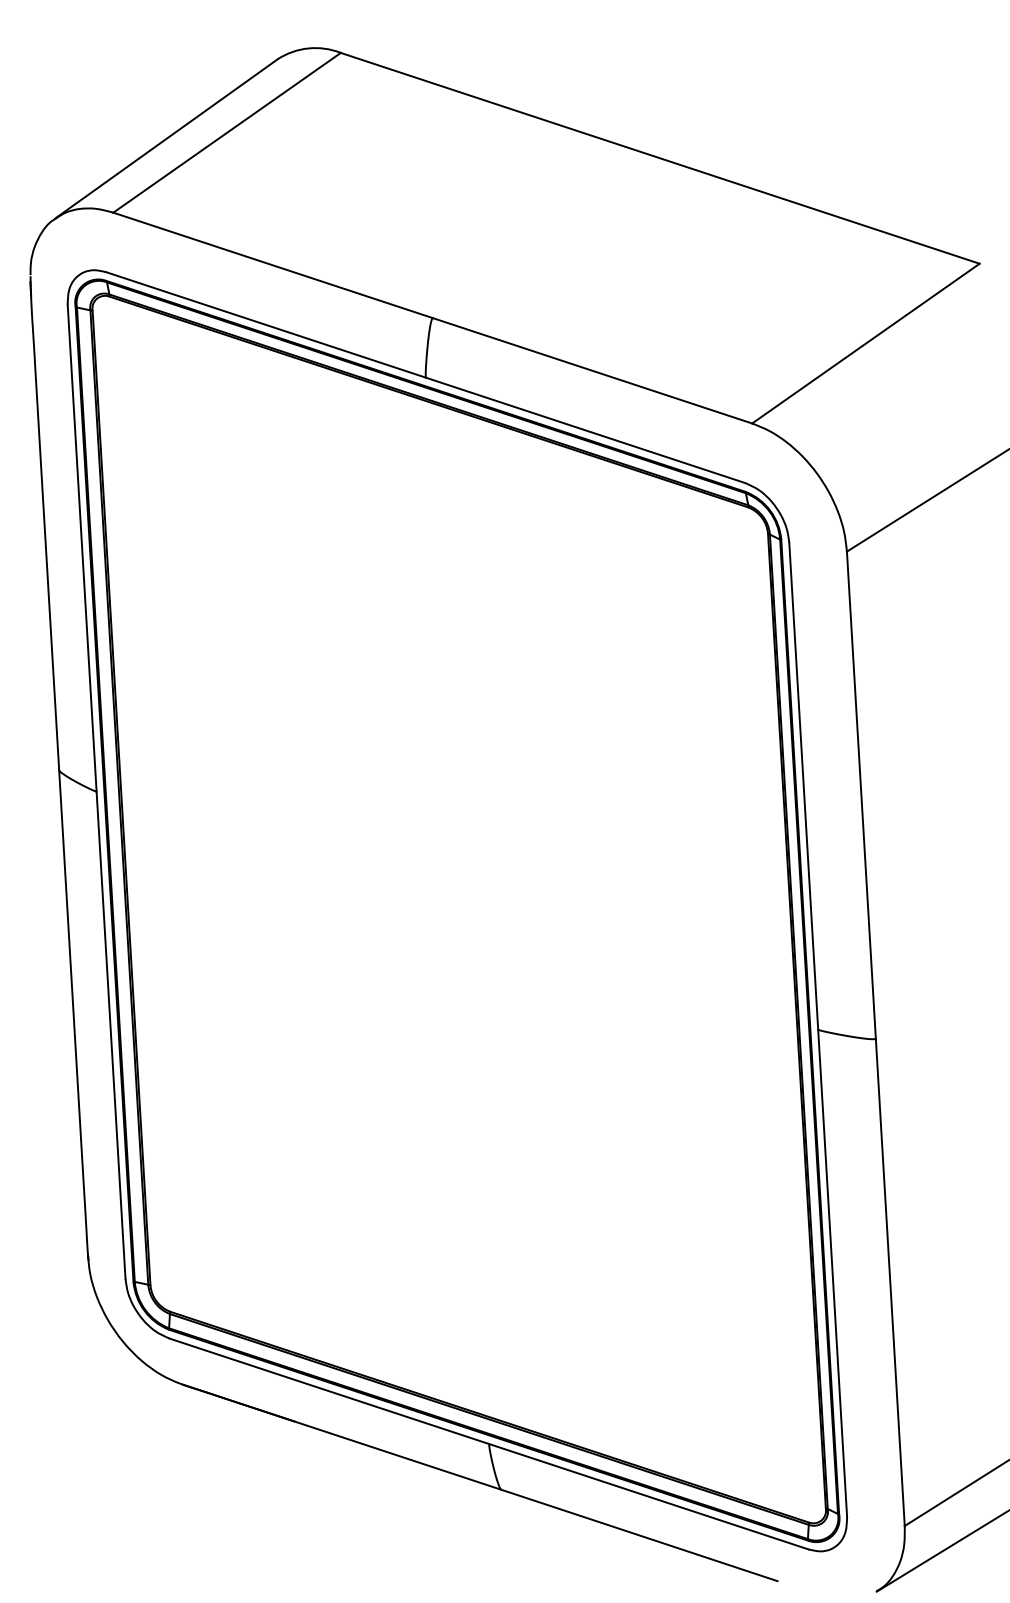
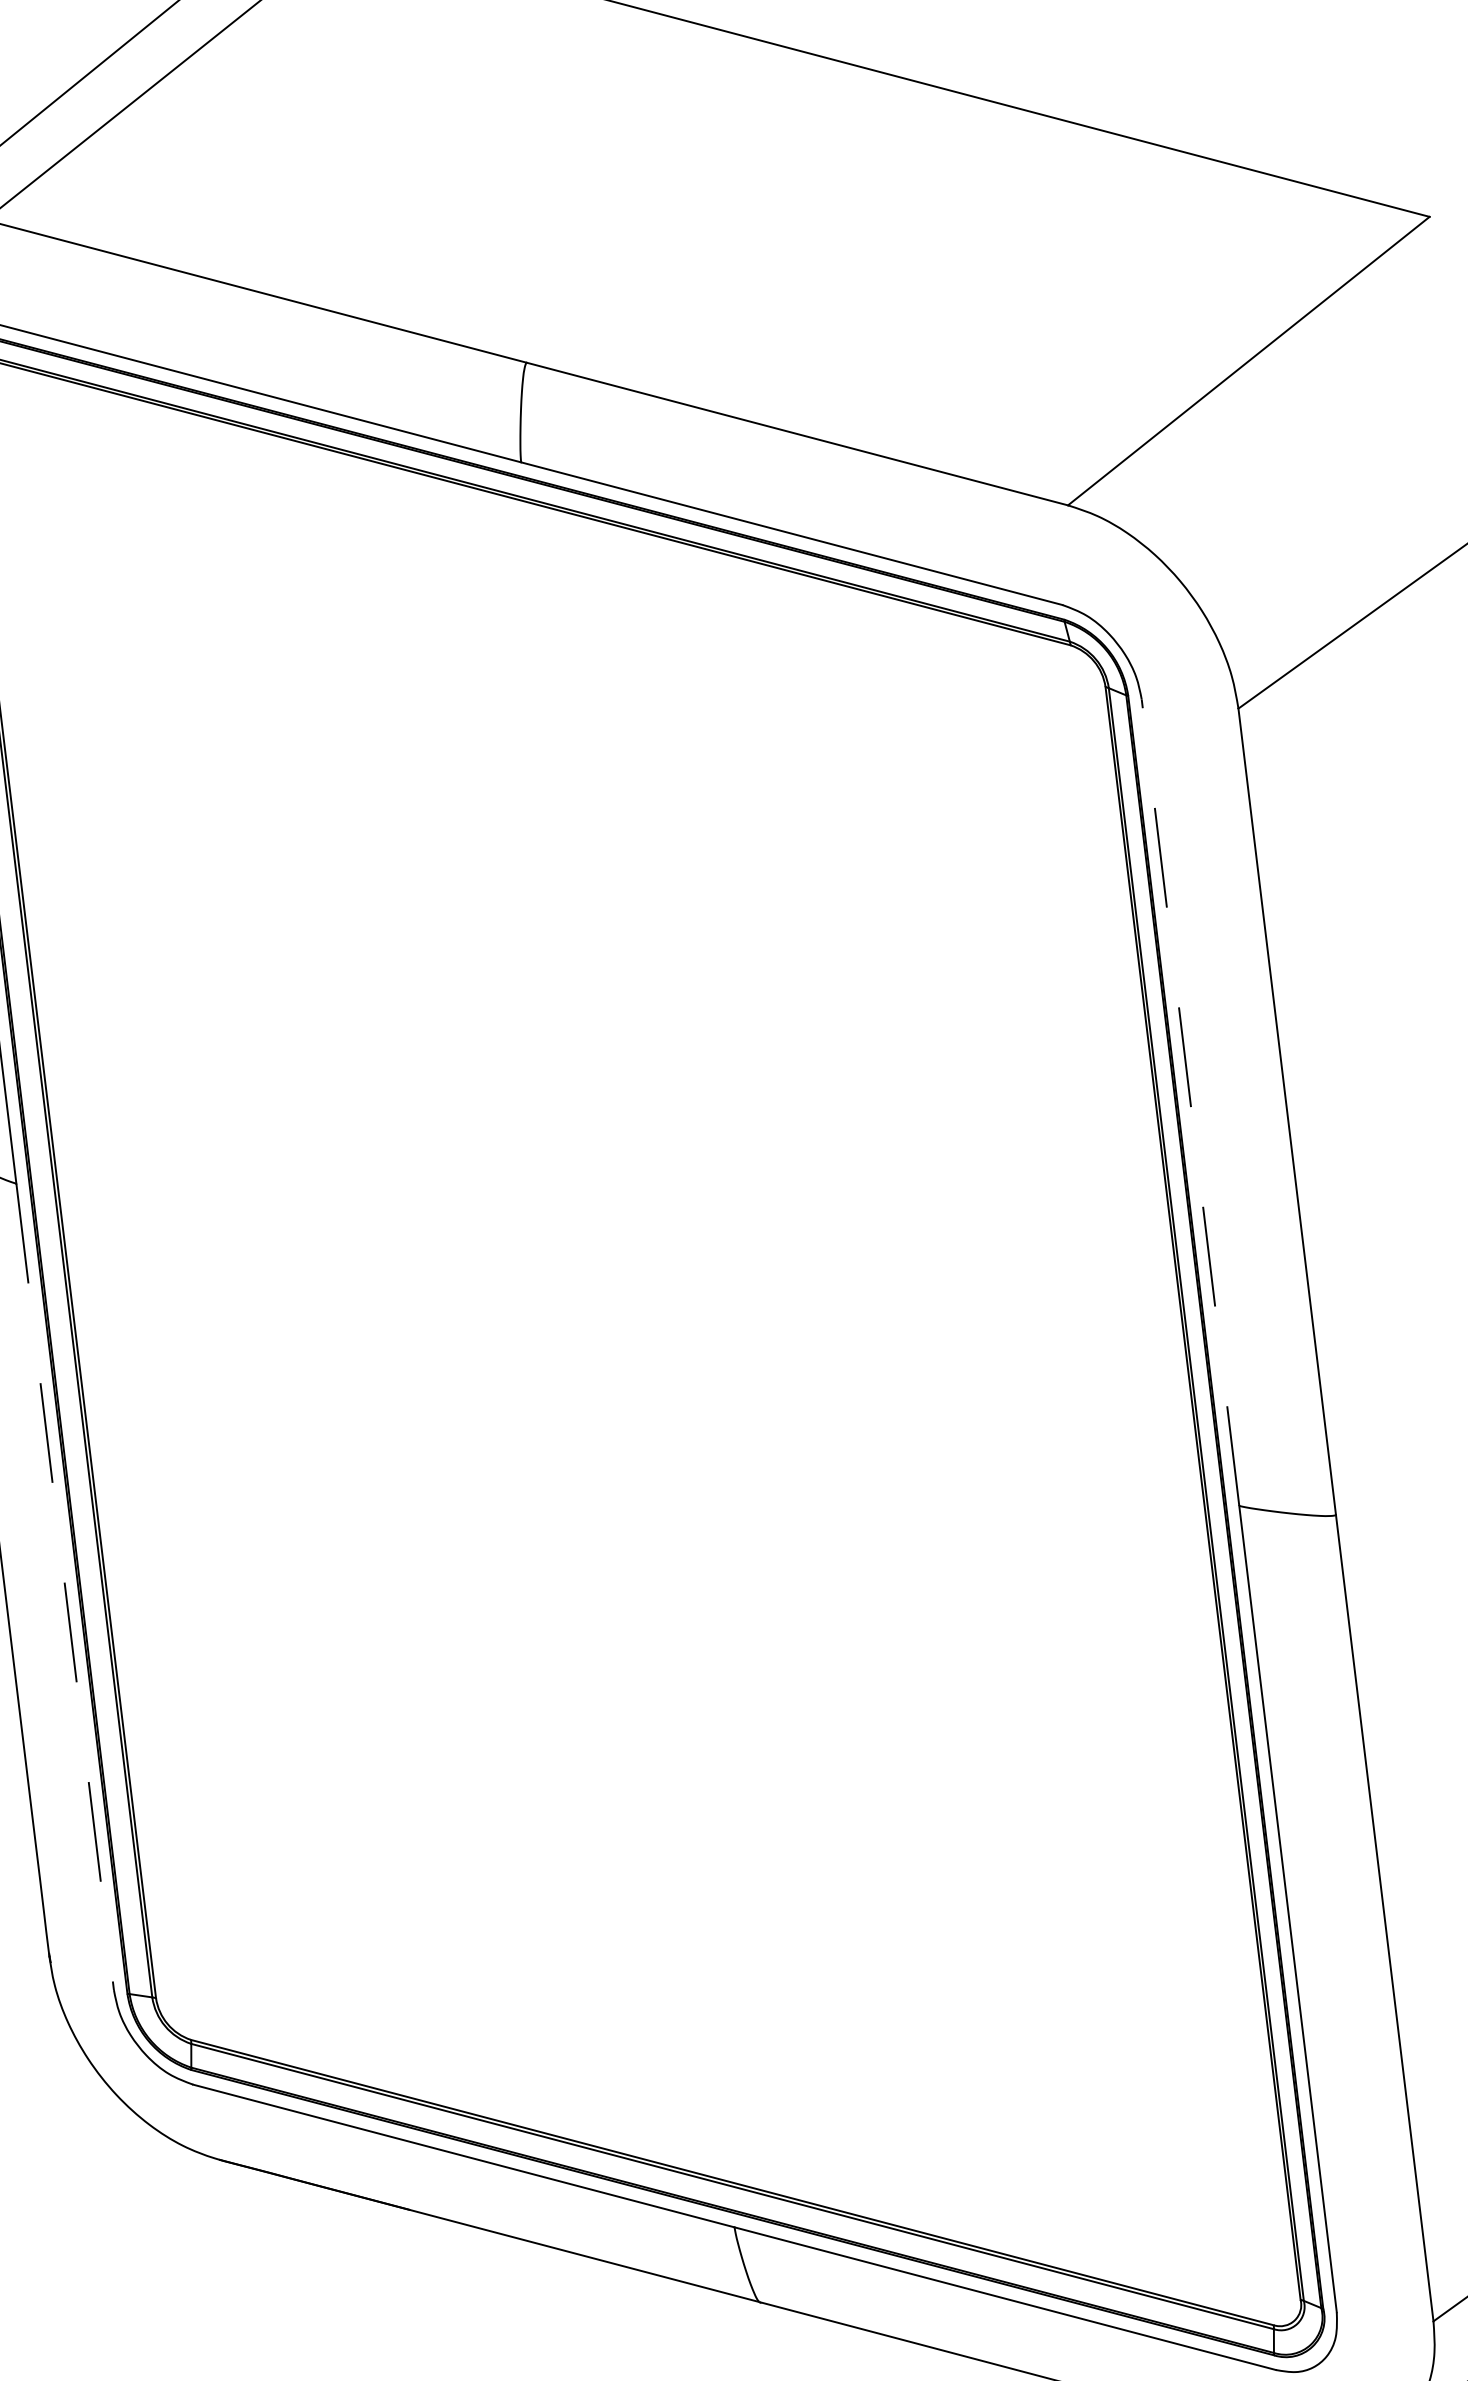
line: (803, 785) -> (1190, 1101), solid -> dashed
line: (111, 1035) -> (65, 1587), solid -> dashed

